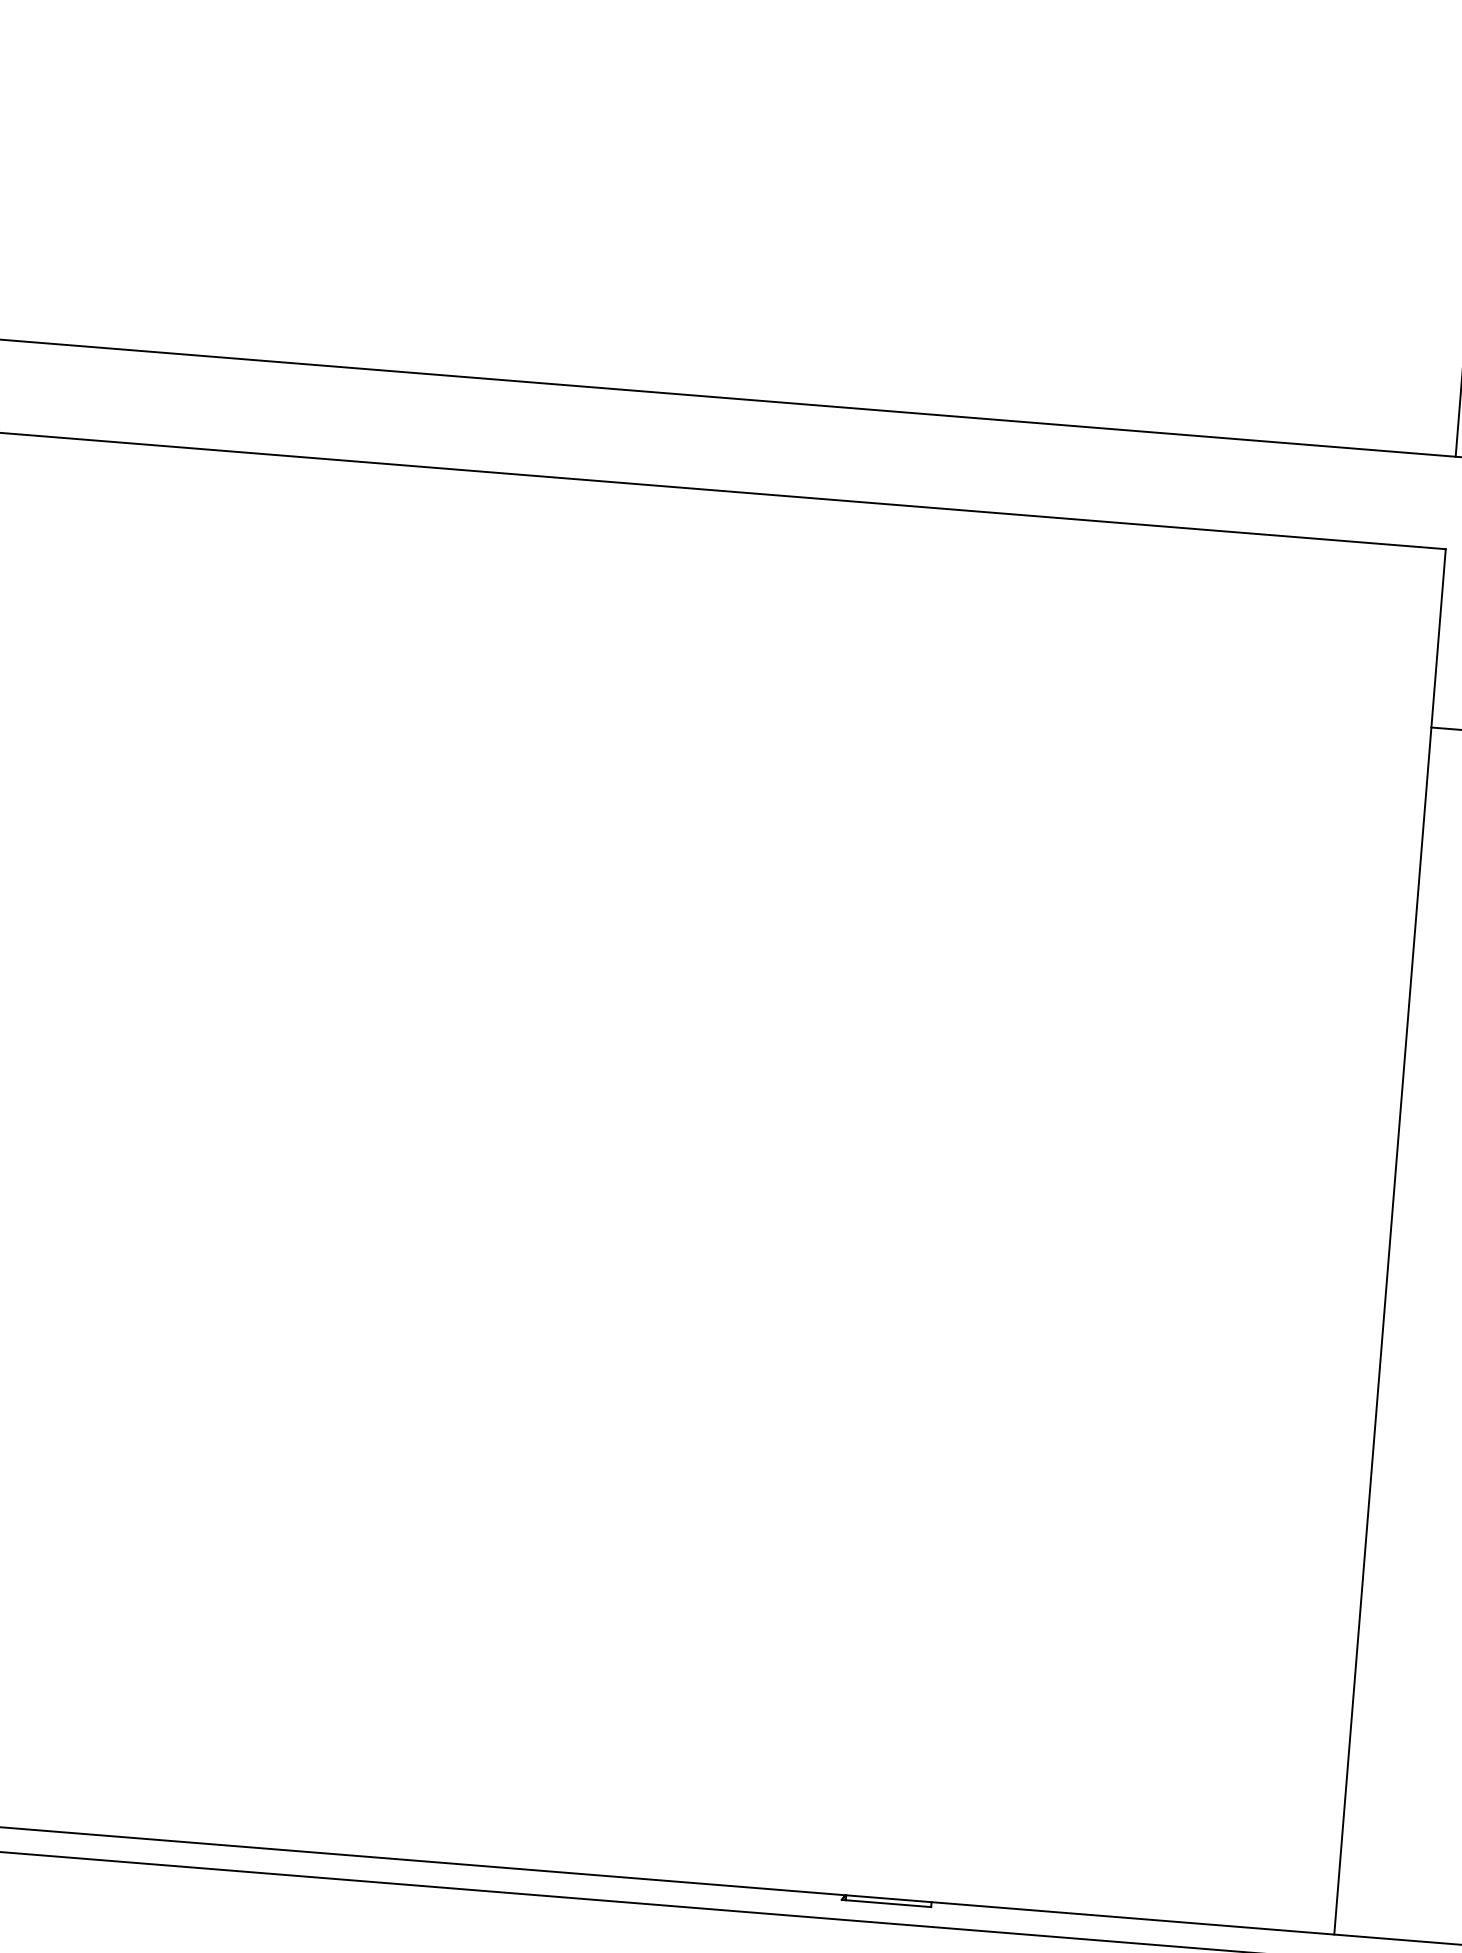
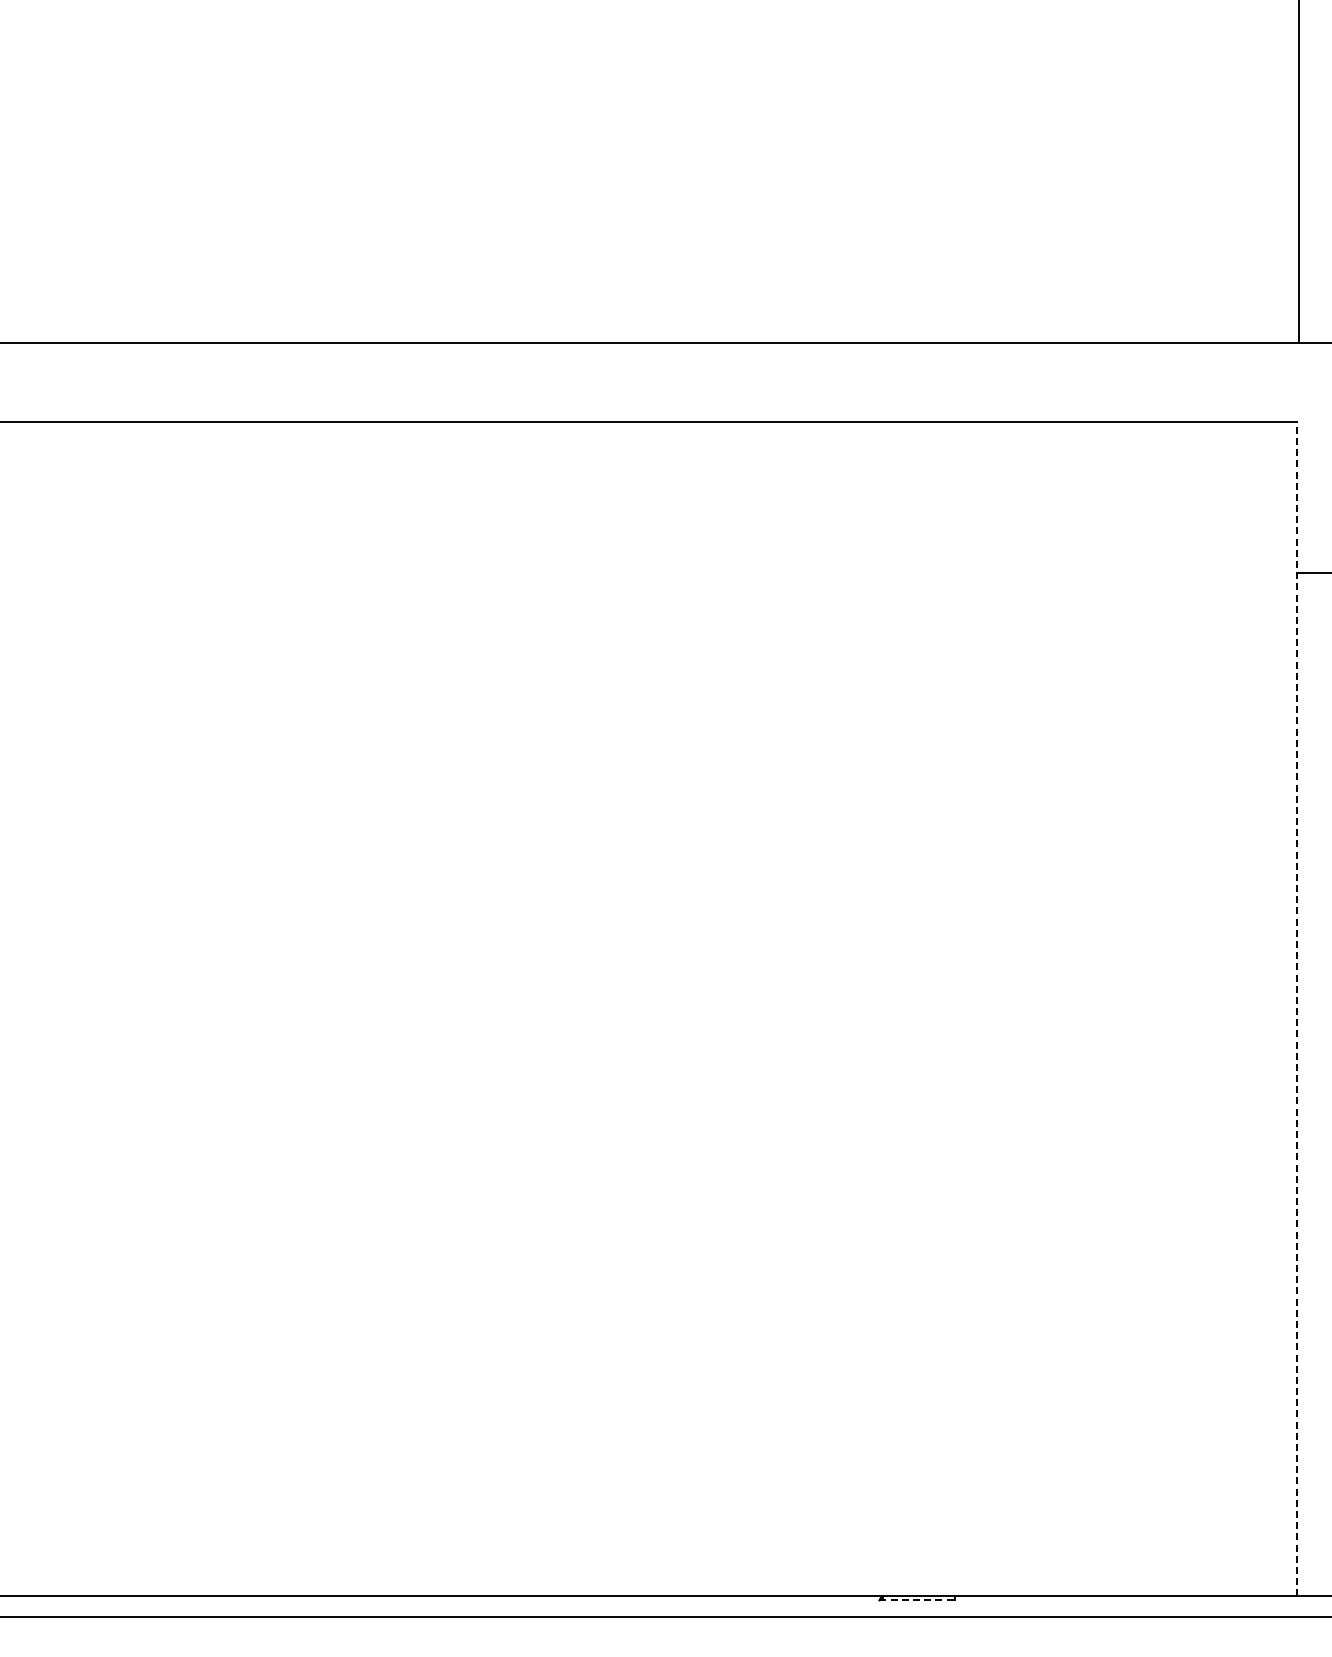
line: (1389, 1241) -> (1296, 1008), solid -> dashed
line: (886, 1903) -> (917, 1600), solid -> dashed

